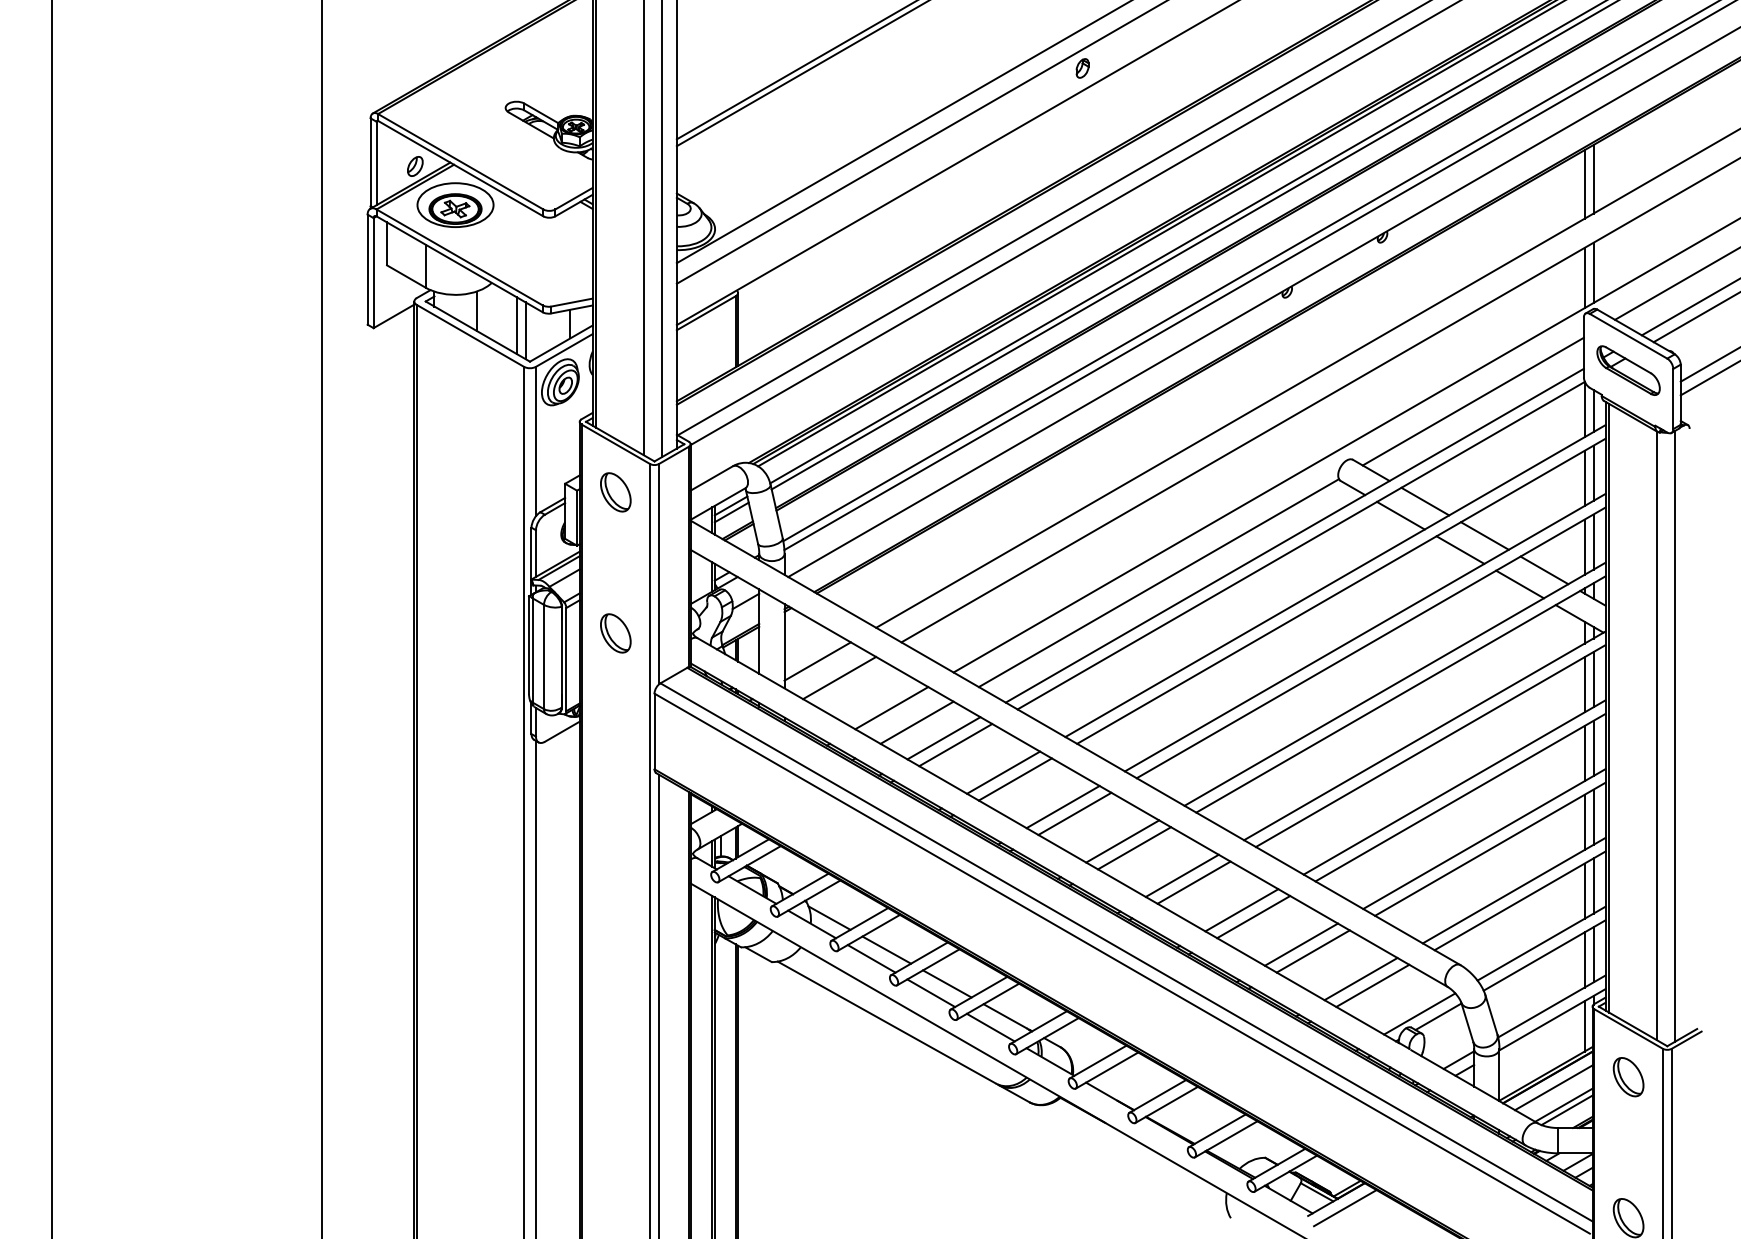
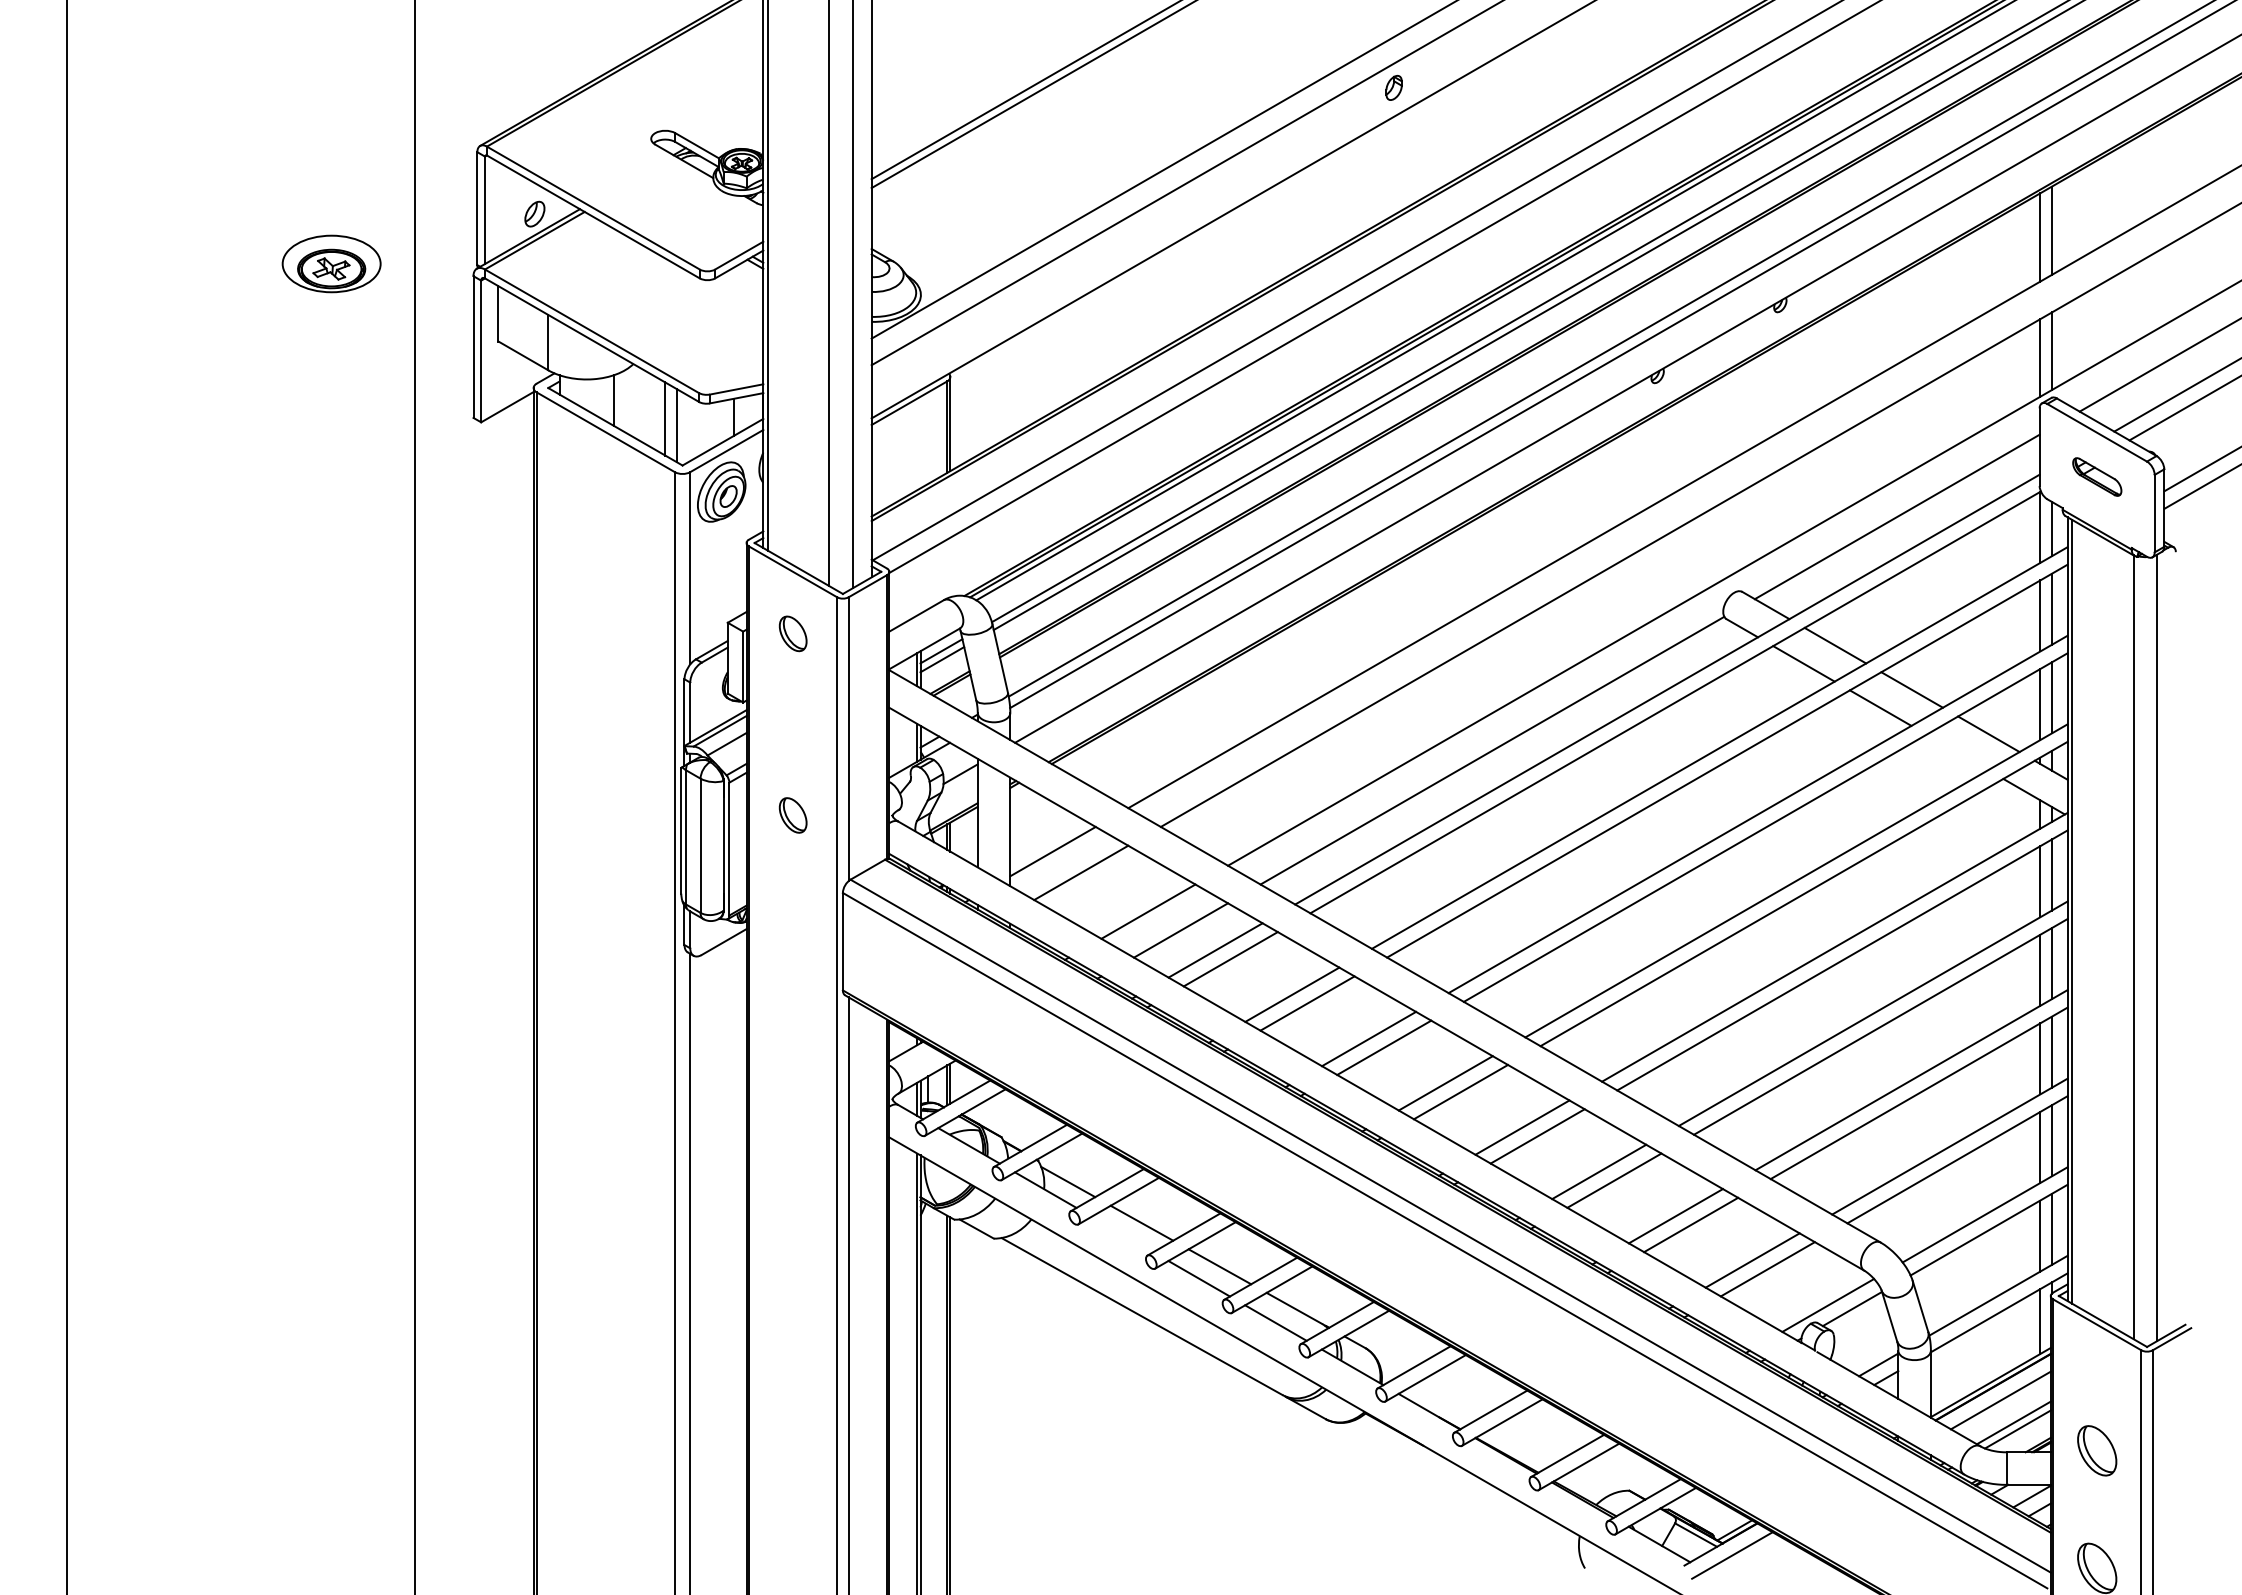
part: (455, 204) -> (331, 263), moved
part: (1628, 370) -> (2097, 476), size x0.6
part: (616, 492) -> (793, 633), size x0.7
line: (1520, 584) -> (1957, 752), removed
part: (616, 633) -> (793, 815), size x0.7
line: (871, 958) -> (1122, 1234), removed
part: (1628, 1076) -> (2097, 1450), moved

